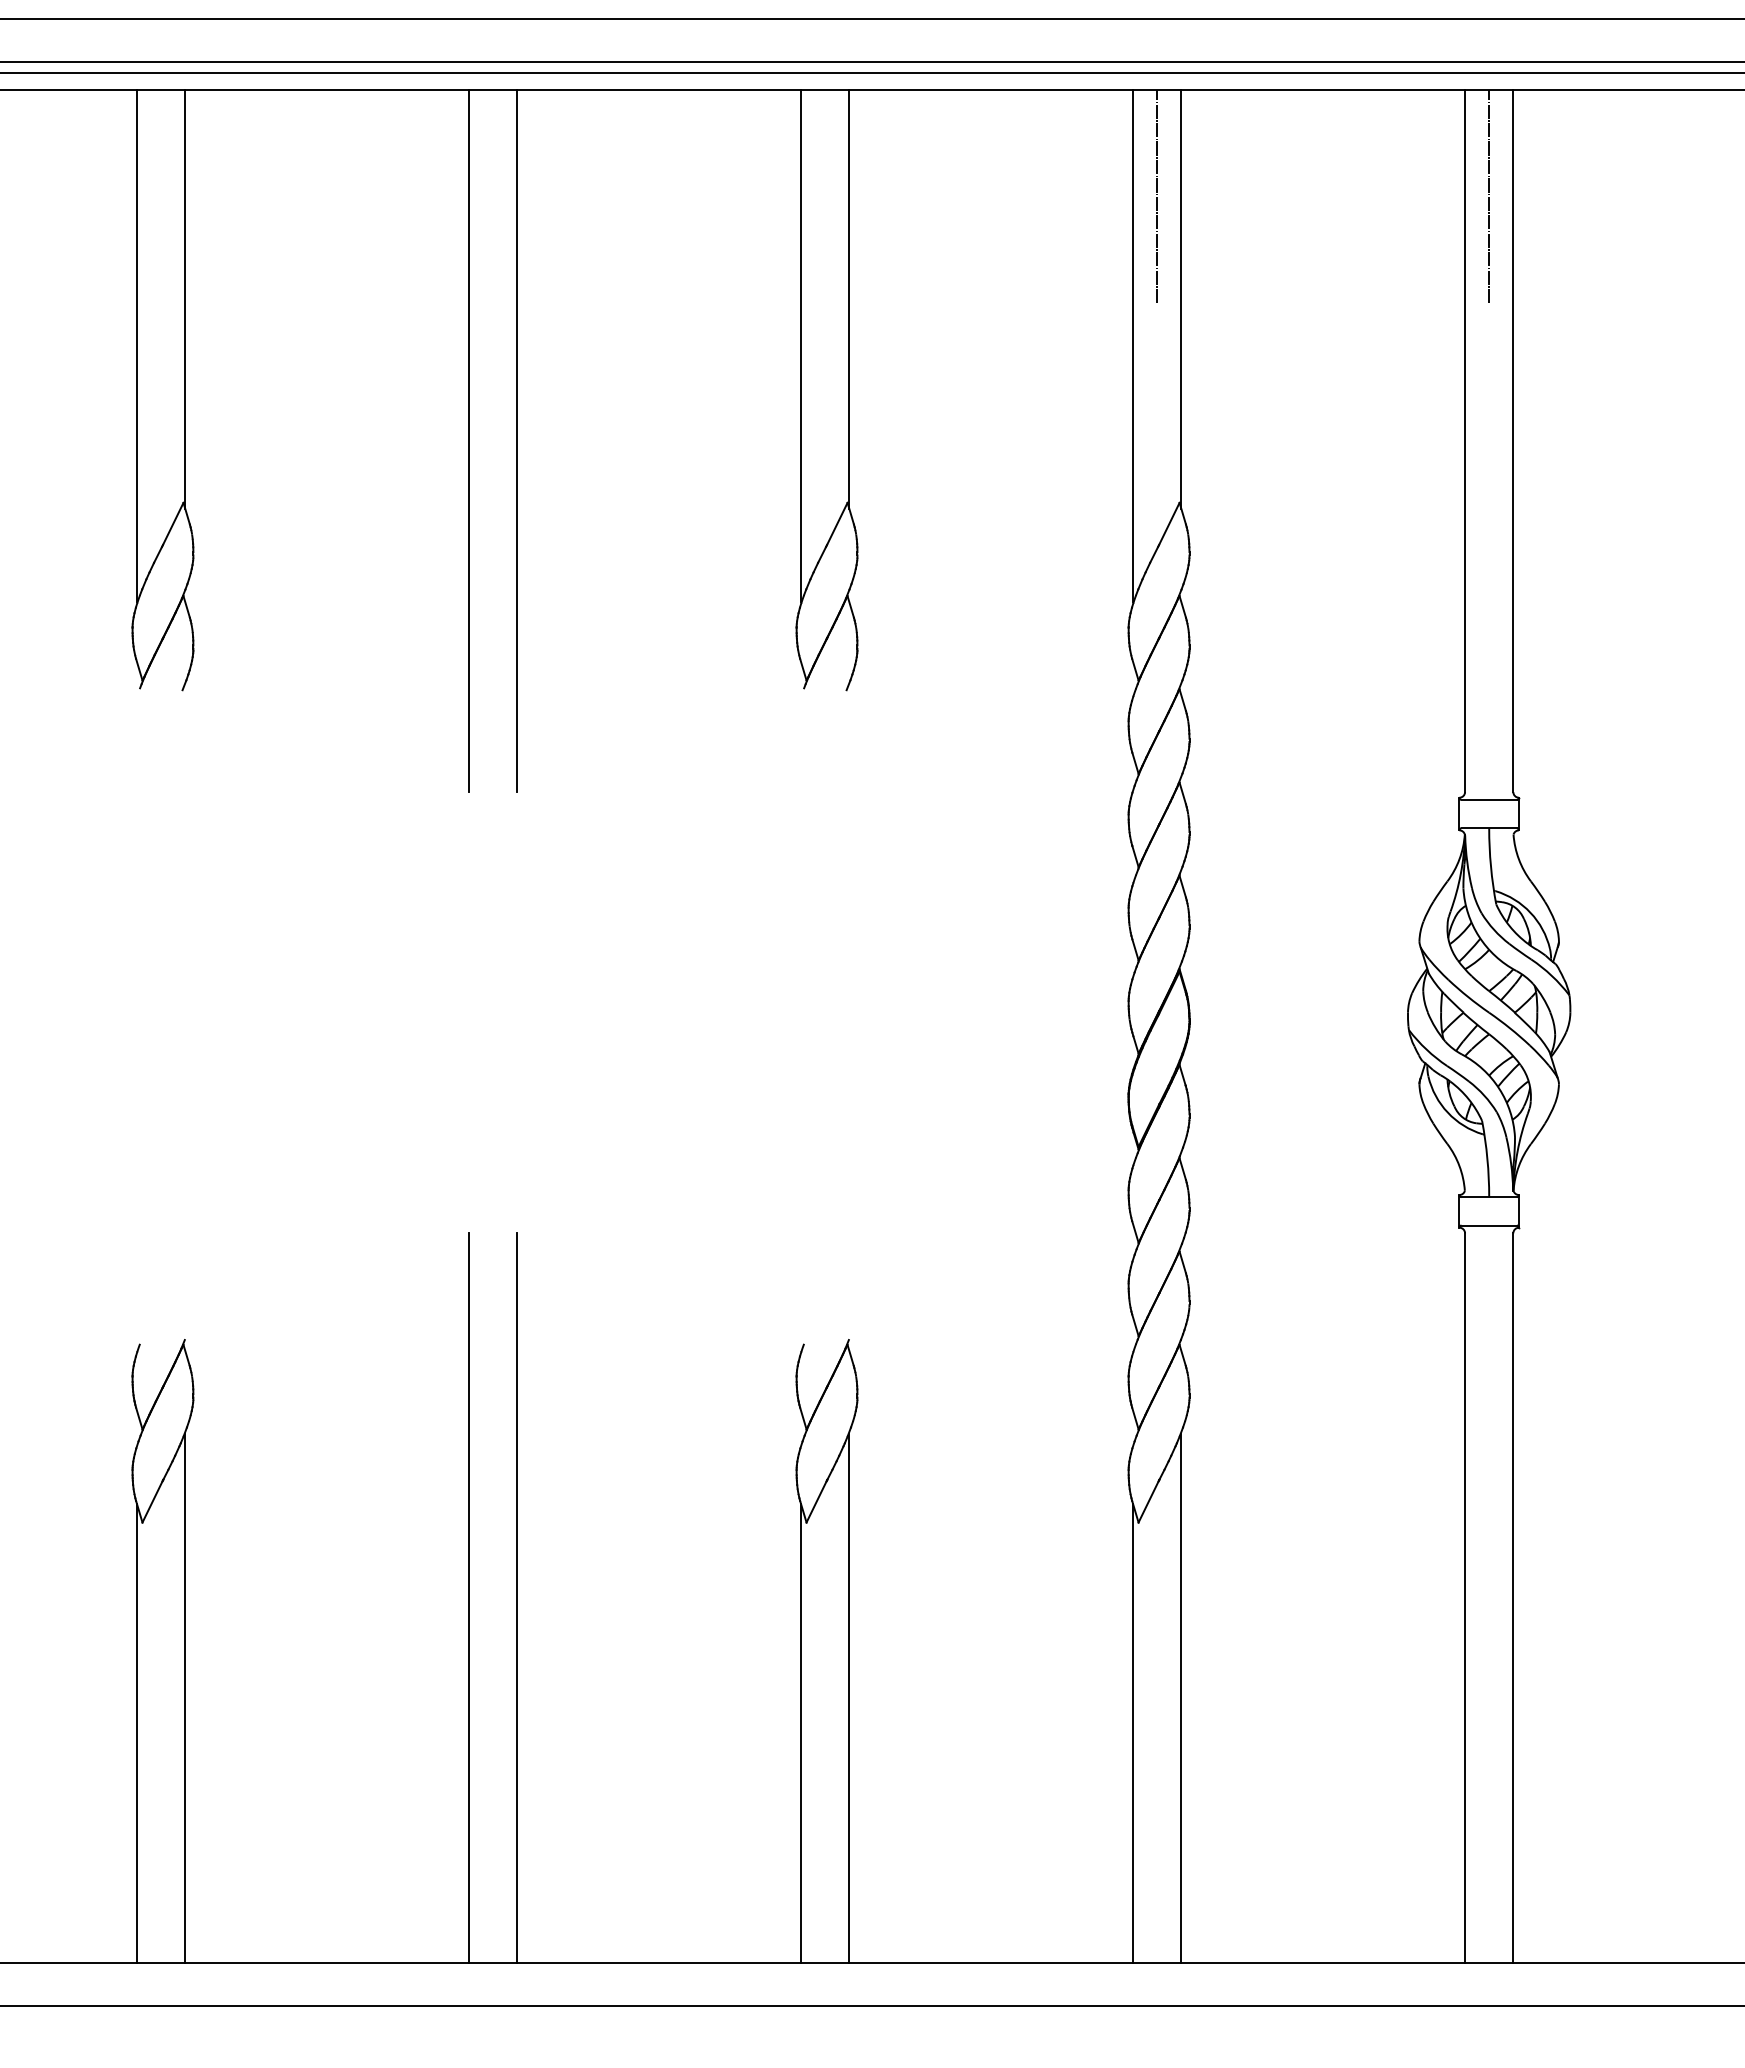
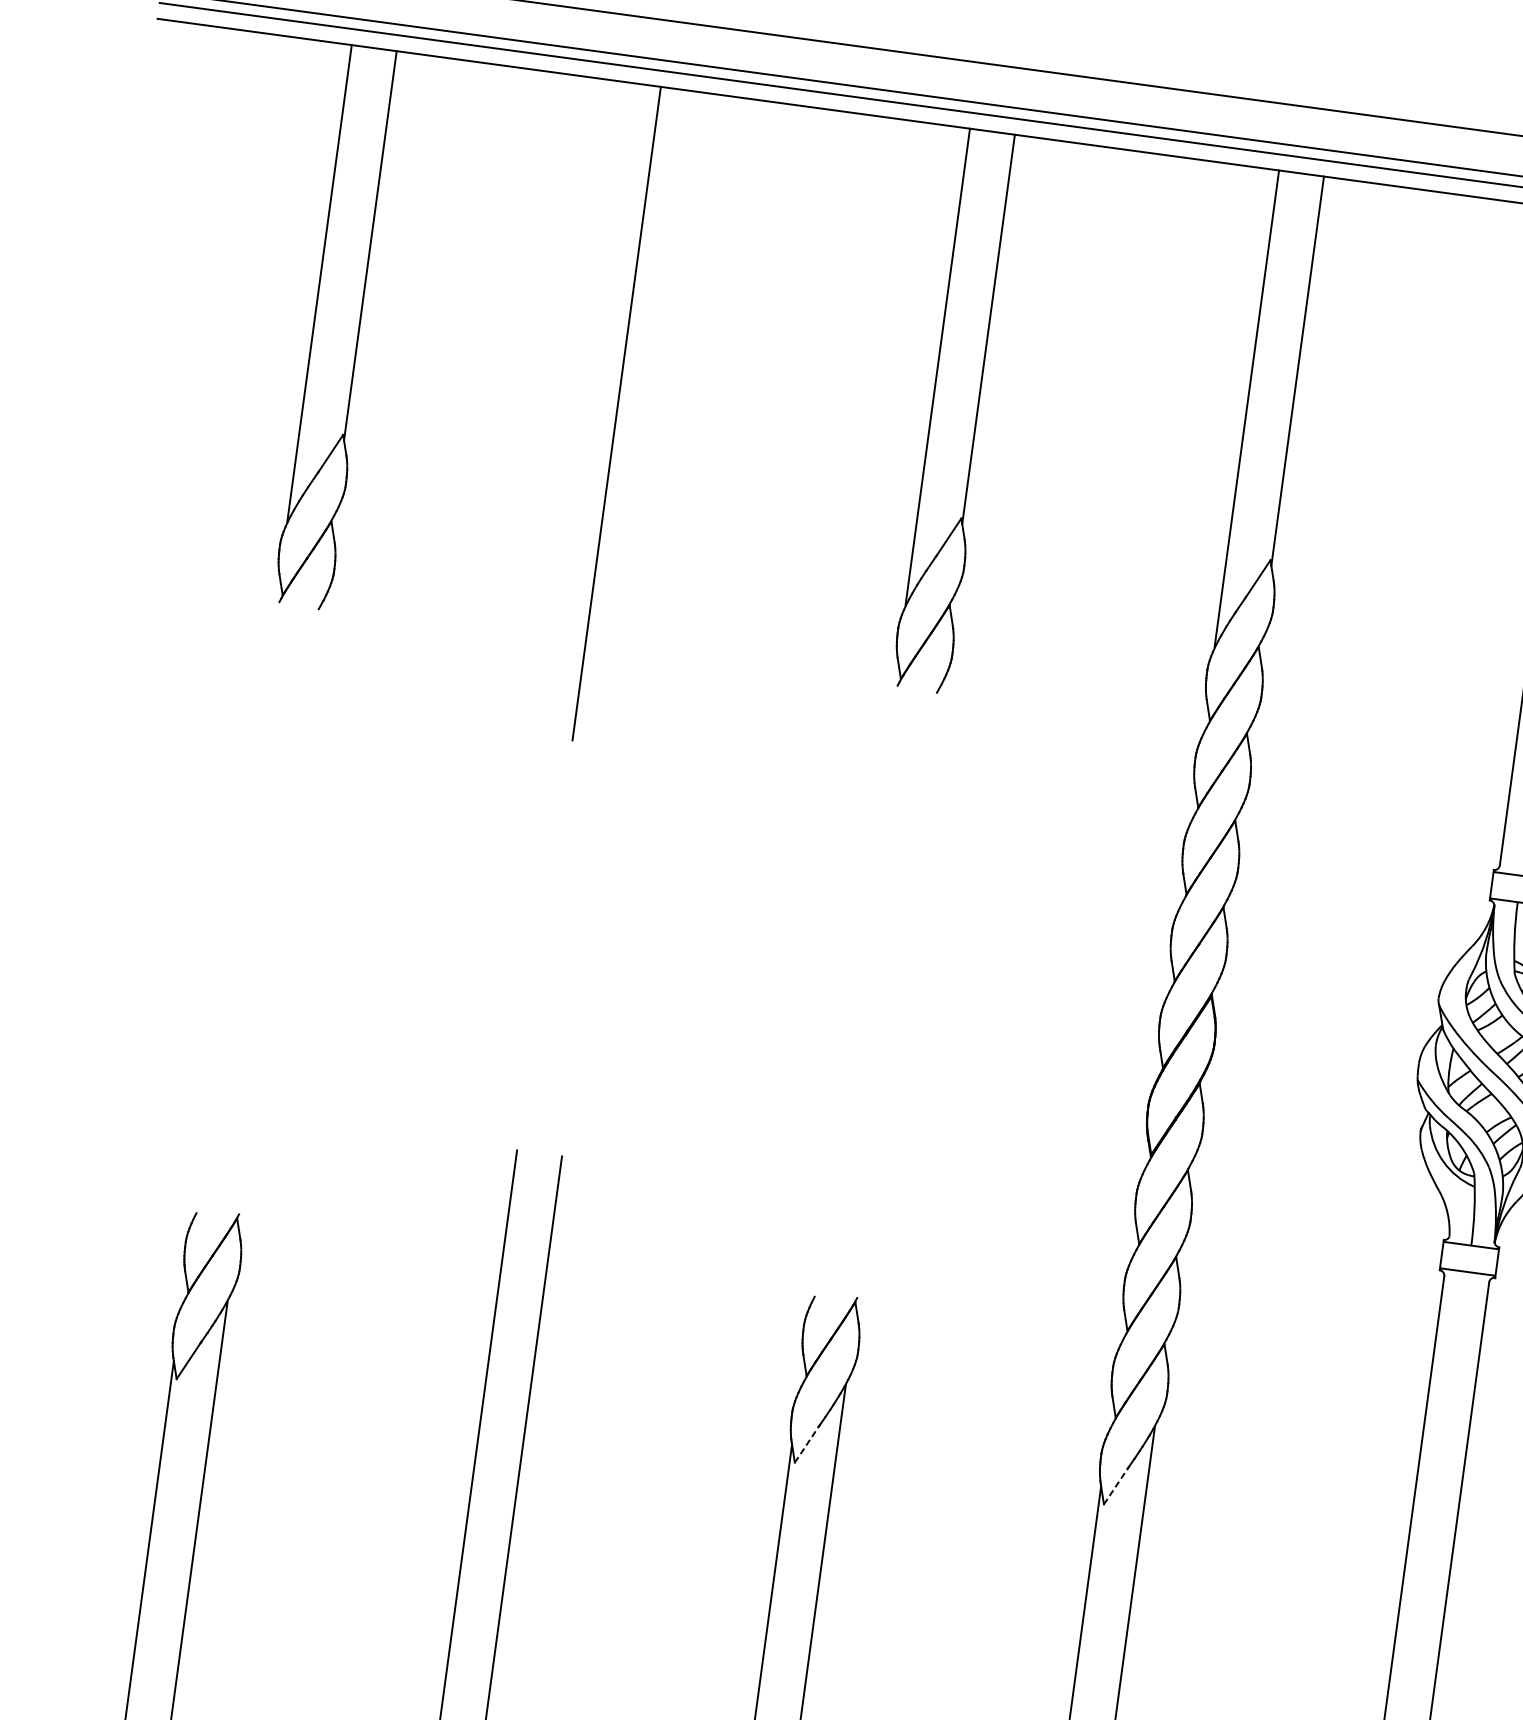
line: (1157, 196) -> (1288, 272), removed
line: (517, 441) -> (661, 419), removed
line: (817, 1501) -> (807, 1444), solid -> dashed
line: (1149, 1501) -> (1116, 1486), solid -> dashed

